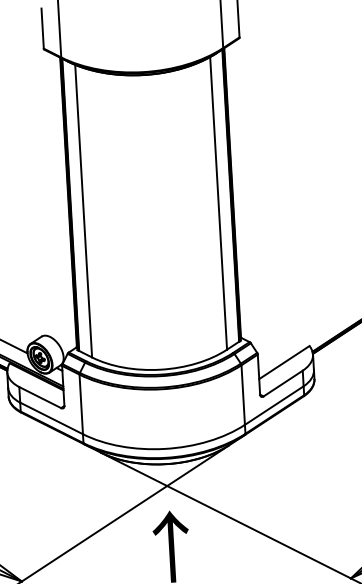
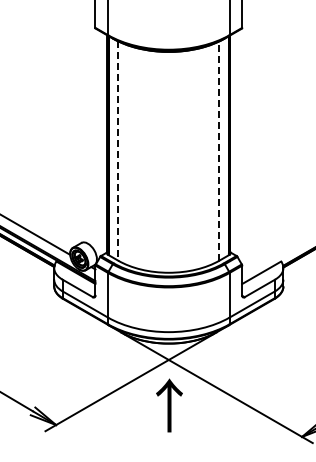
line: (218, 203) -> (219, 151), solid -> dashed
line: (84, 211) -> (118, 151), solid -> dashed

